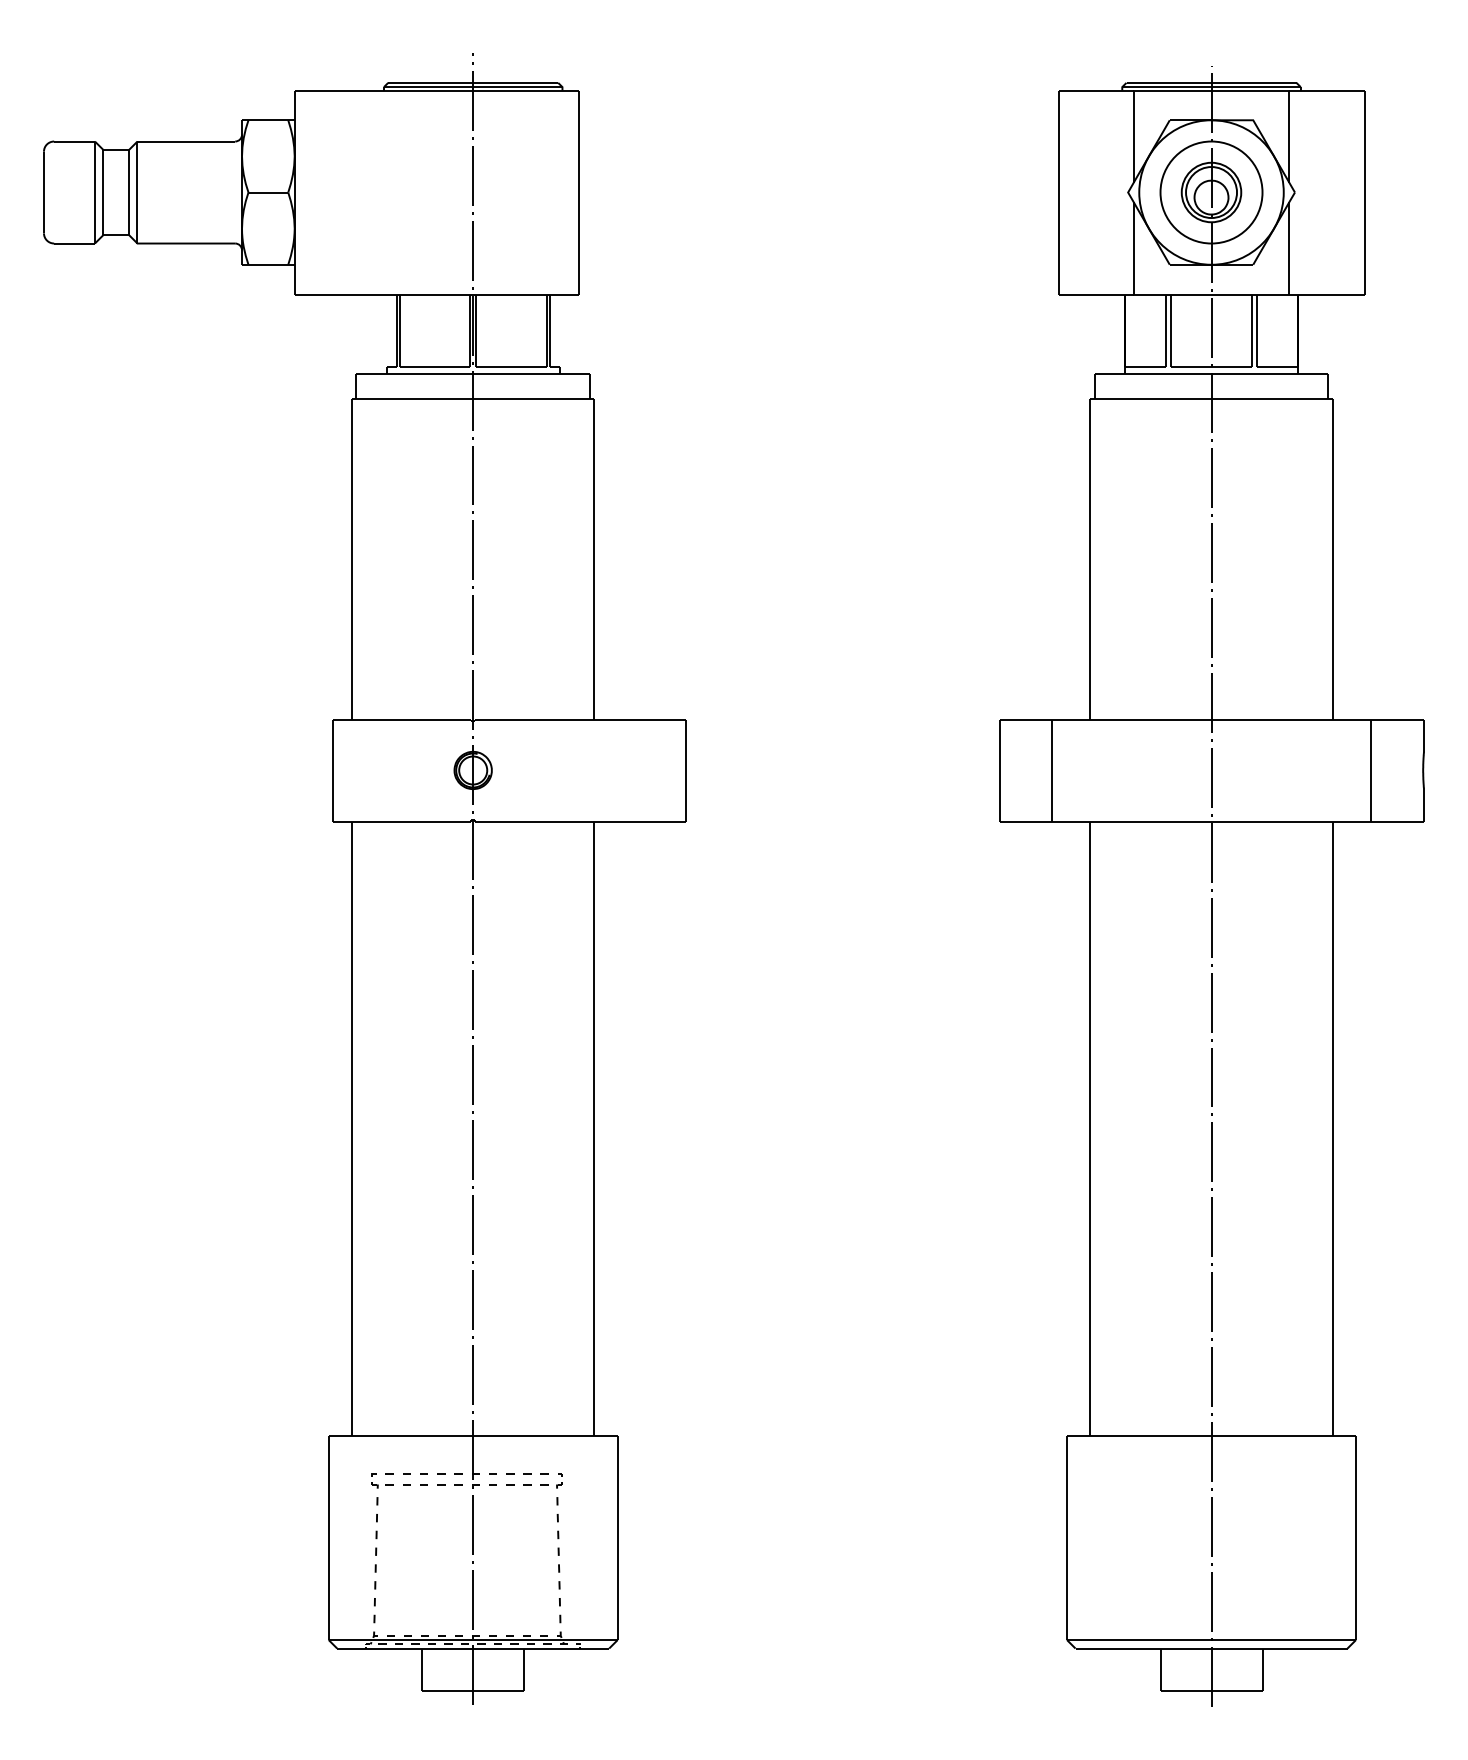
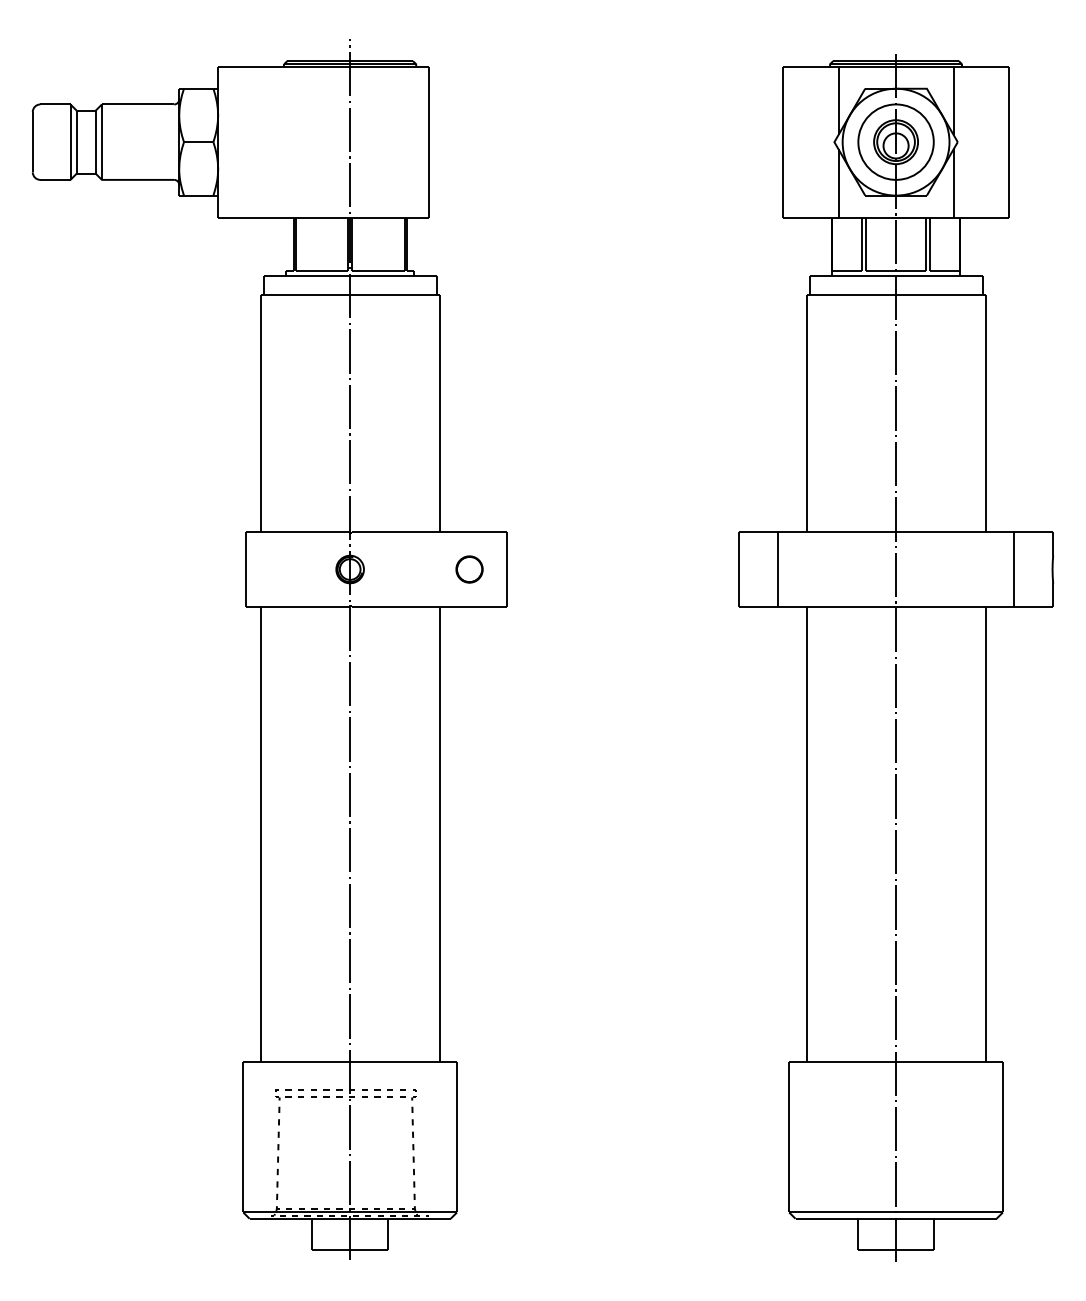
part: (634, 770) -> (469, 569), added

